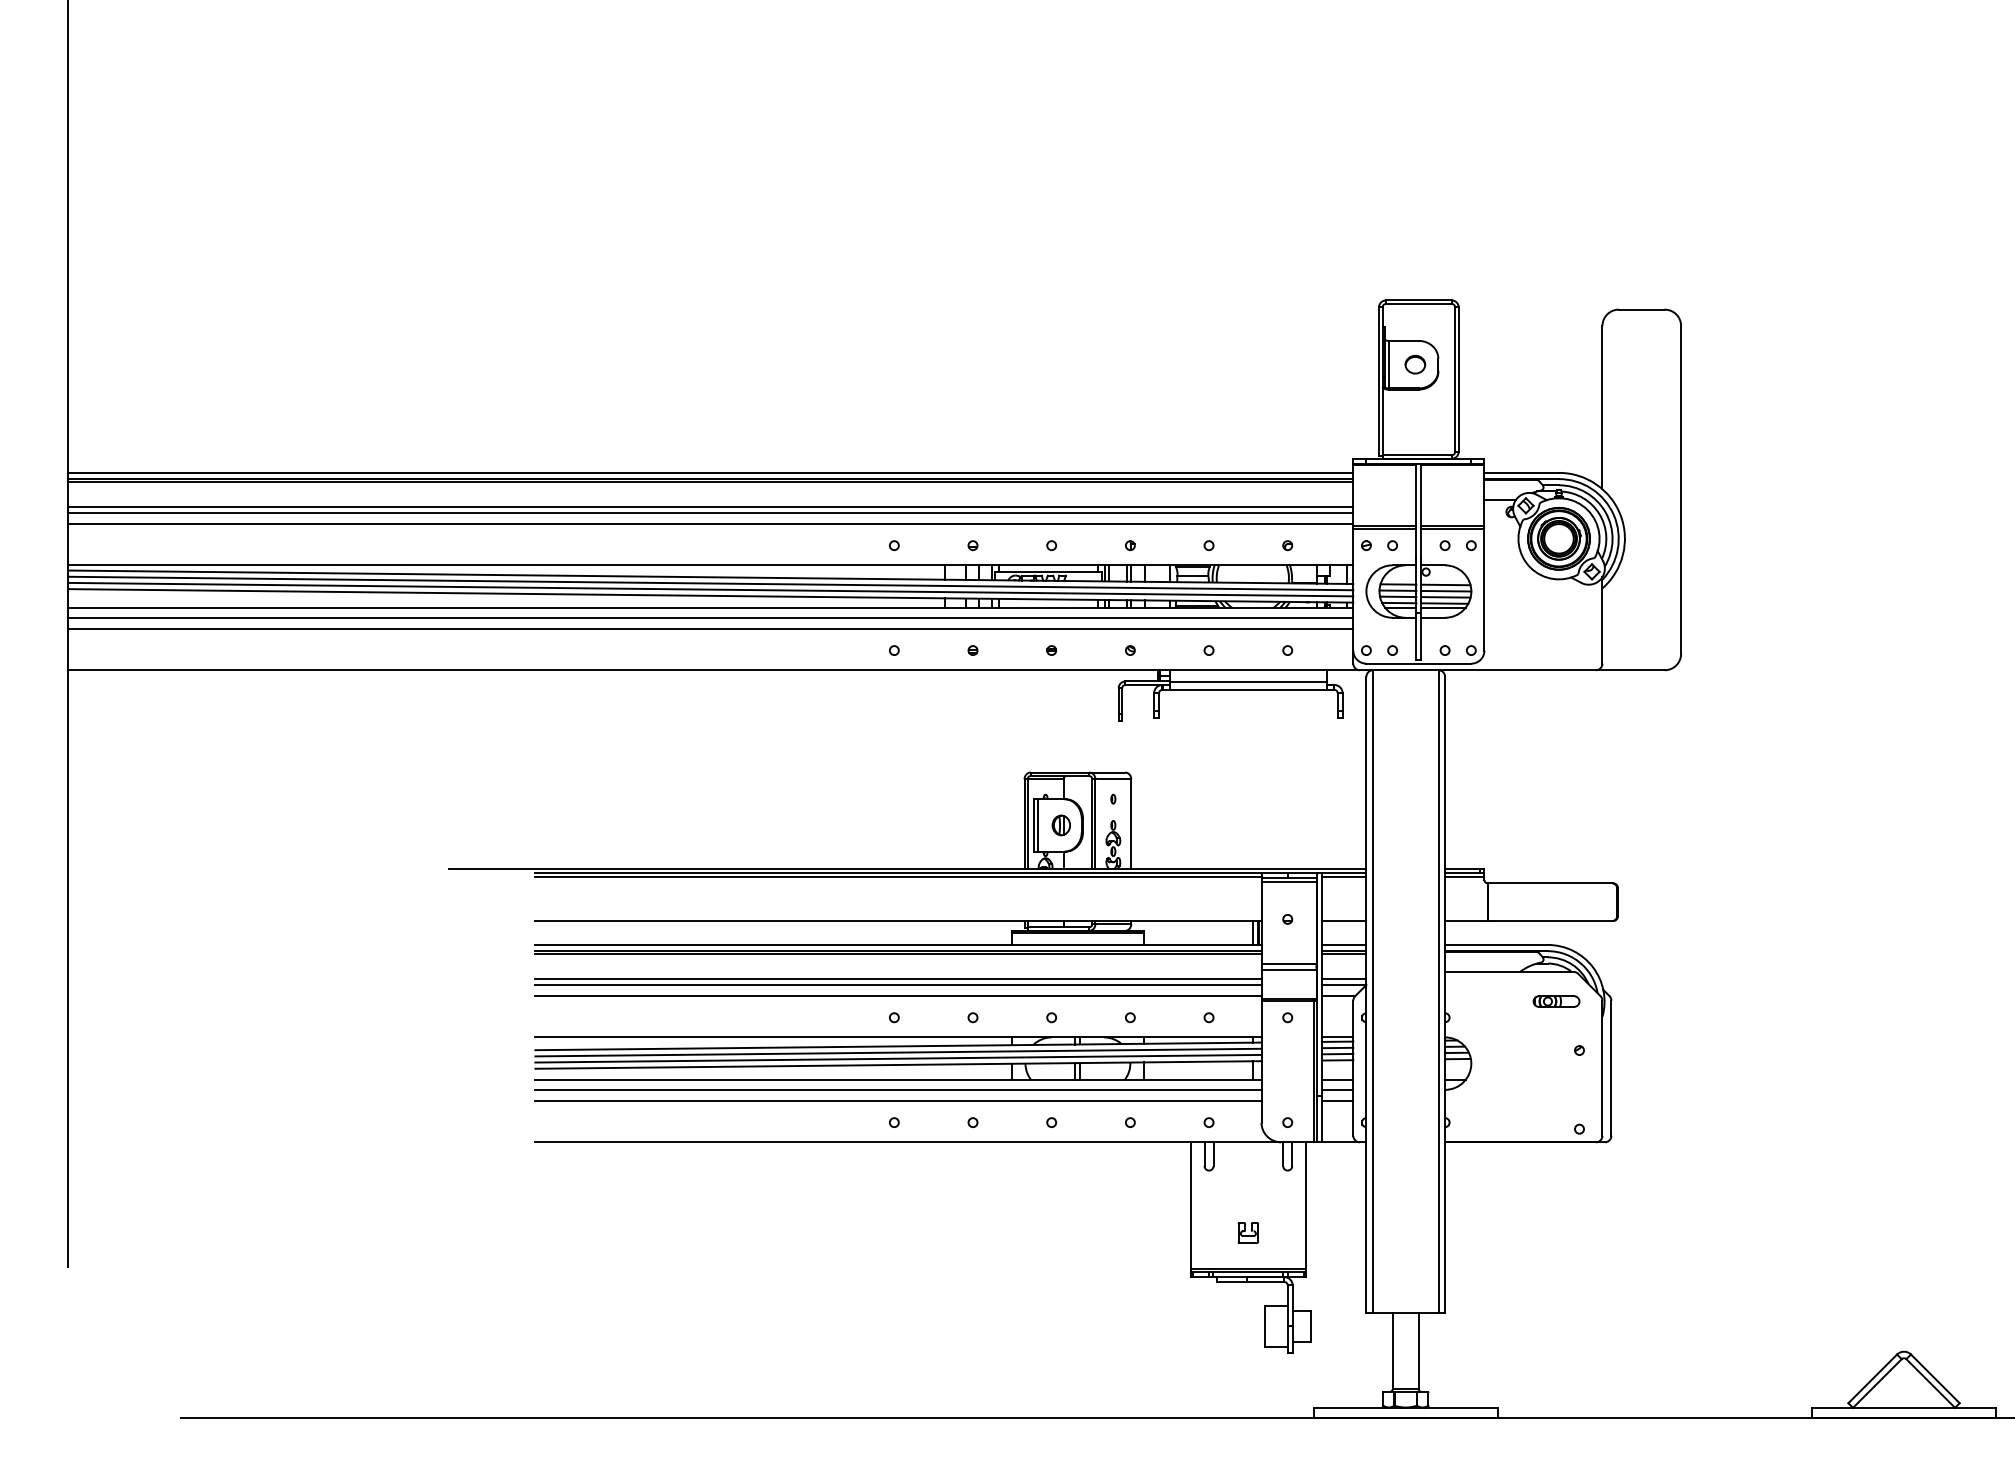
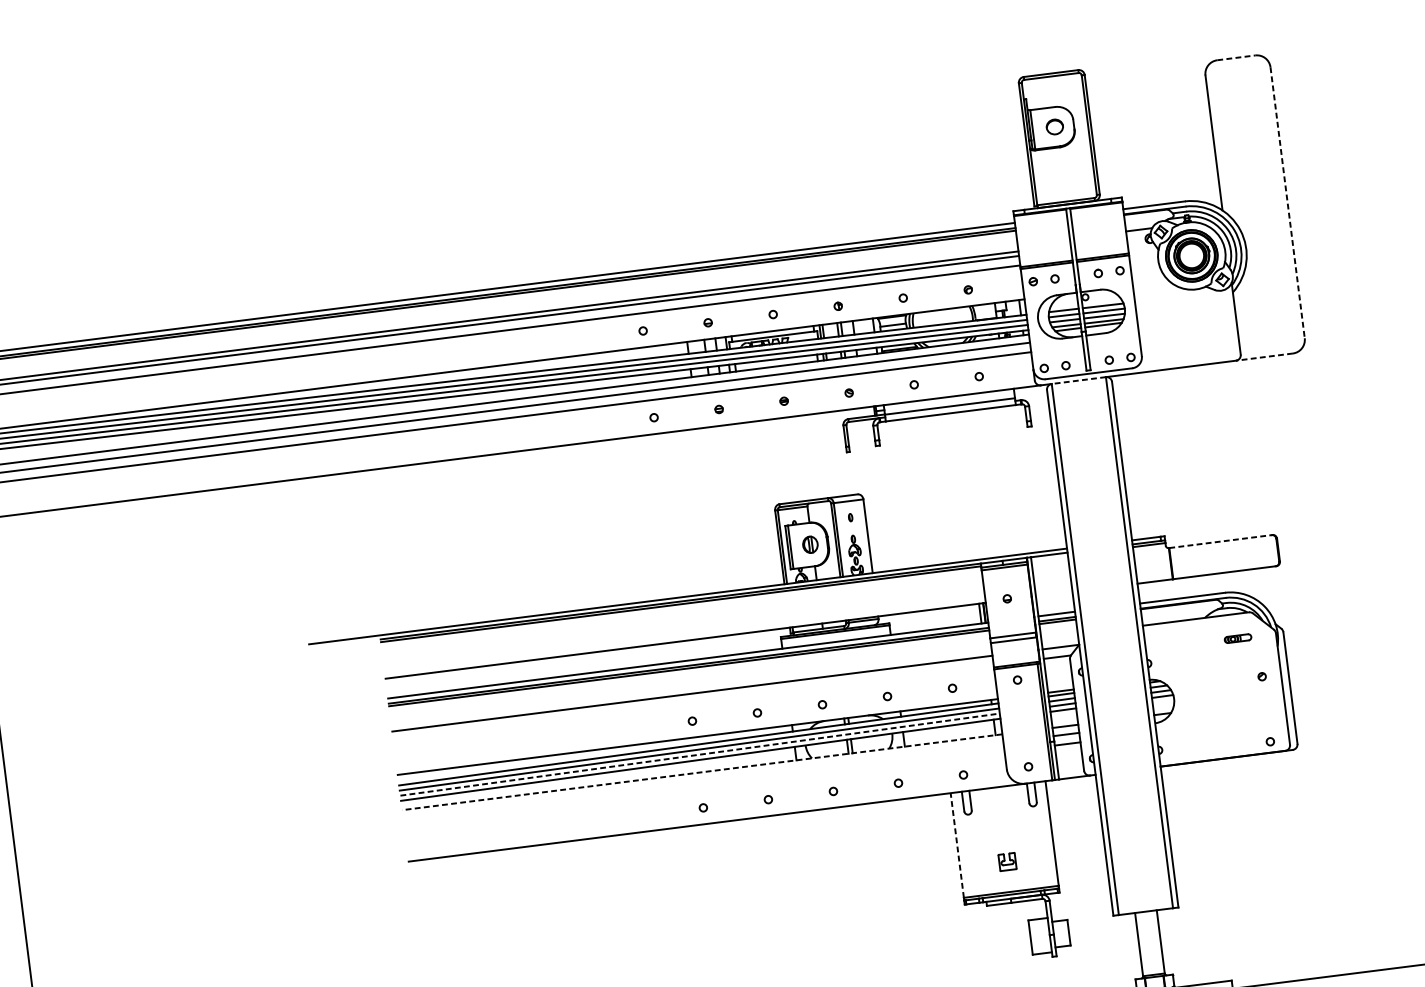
line: (1641, 309) -> (1236, 57), solid -> dashed
line: (1681, 489) -> (1287, 202), solid -> dashed
line: (1405, 670) -> (1078, 380), solid -> dashed
line: (1629, 670) -> (1263, 357), solid -> dashed
line: (1344, 876) -> (1049, 557), removed
line: (1550, 883) -> (1220, 541), solid -> dashed
line: (1344, 921) -> (1054, 594), removed
line: (898, 979) -> (691, 689), removed
line: (1344, 979) -> (1060, 642), removed
line: (898, 996) -> (693, 703), removed
part: (1556, 1001) -> (1238, 638), size x0.7
line: (898, 1058) -> (700, 754), solid -> dashed
line: (897, 1080) -> (701, 772), solid -> dashed
line: (898, 1089) -> (703, 780), removed
line: (898, 1101) -> (704, 789), removed
line: (1191, 1205) -> (957, 845), solid -> dashed

